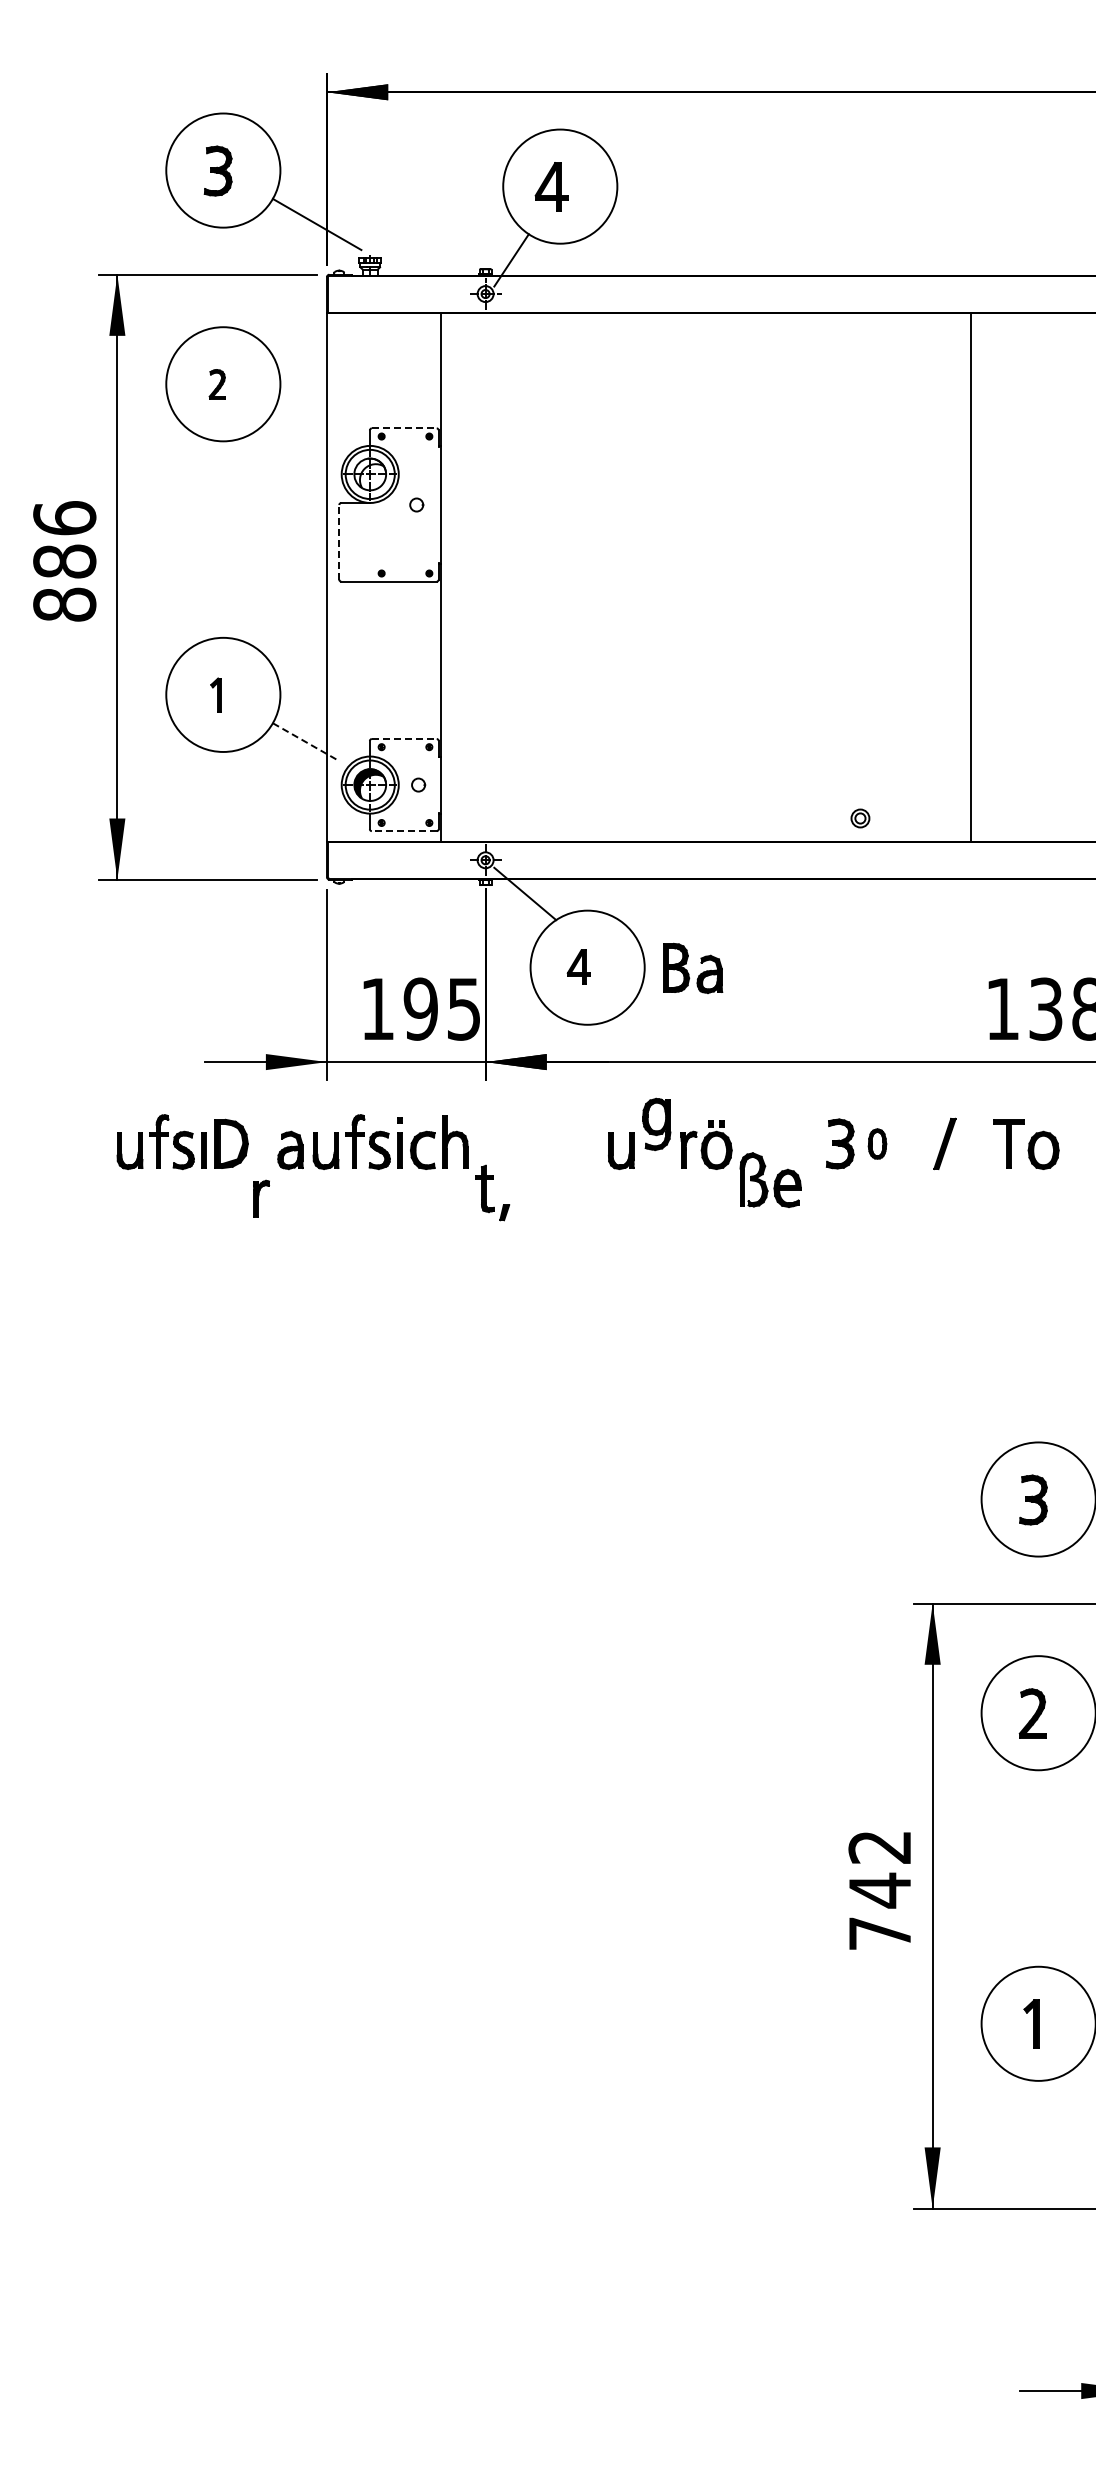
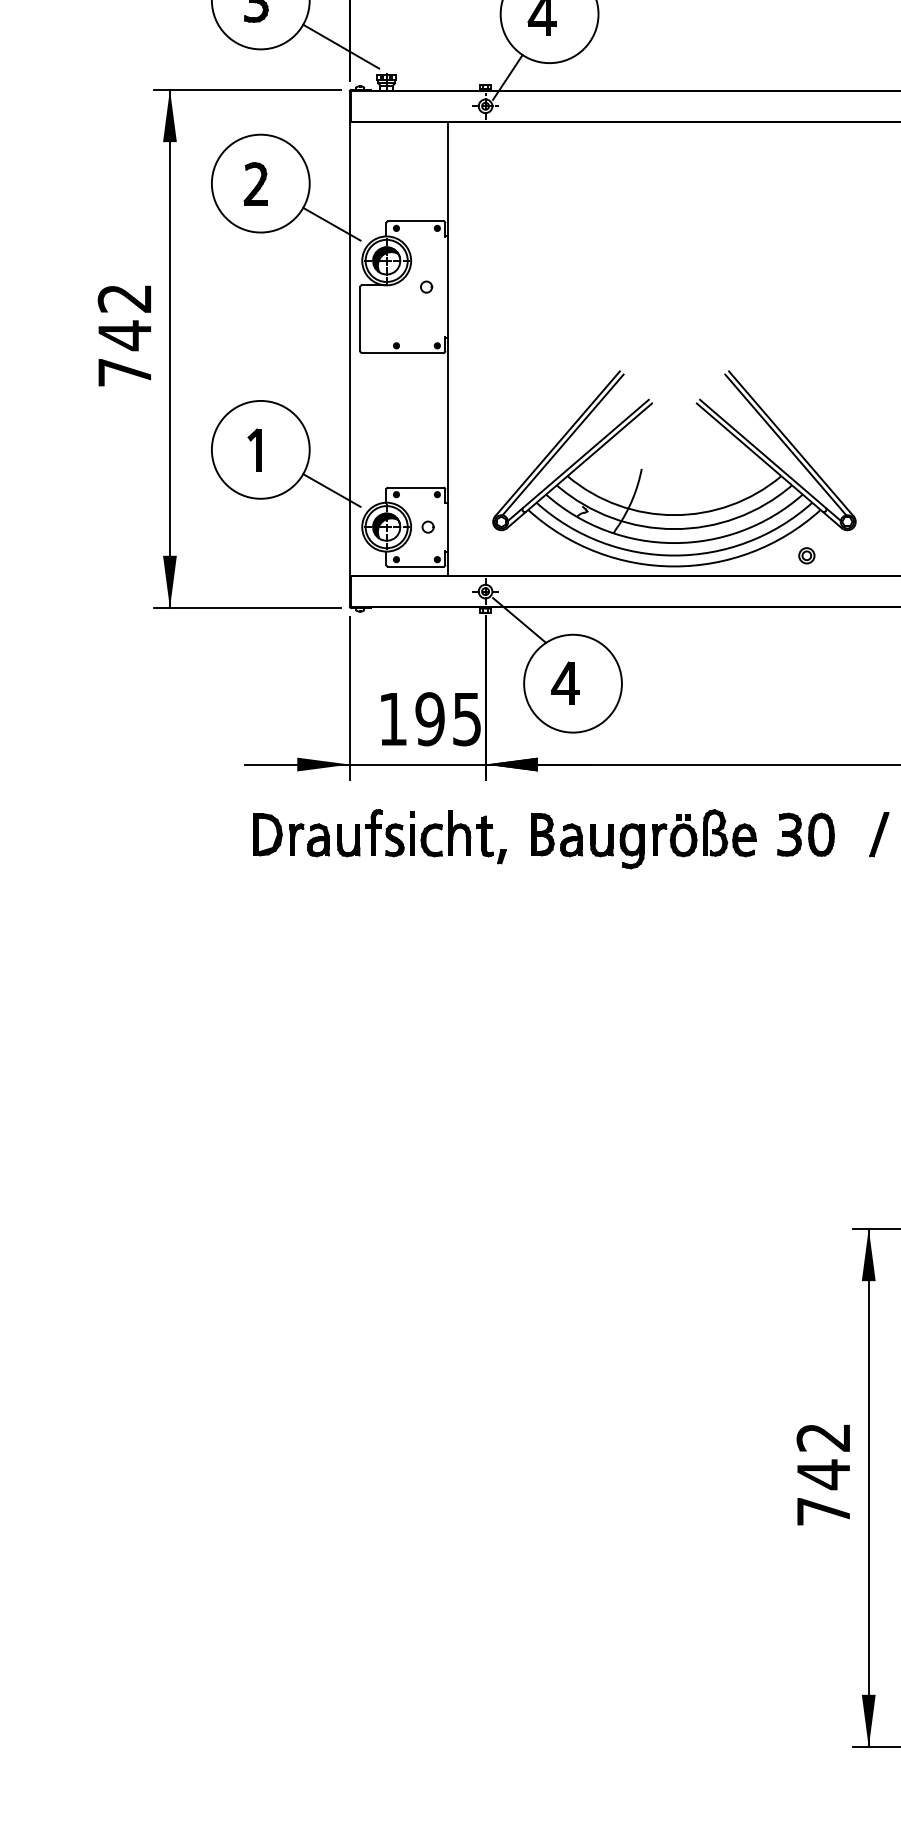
part: (217, 384) -> (255, 183), size x1.67
line: (404, 428) -> (416, 221), dashed -> solid
line: (305, 431) -> (331, 224), added
hatch: (368, 473) -> (385, 260), added
line: (339, 541) -> (360, 318), dashed -> solid
text: (64, 561) -> (124, 335), 886 -> 742
part: (215, 695) -> (254, 450), size x1.43
part: (668, 717) -> (642, 469), added
line: (404, 739) -> (416, 488), dashed -> solid
line: (306, 742) -> (332, 490), dashed -> solid
line: (403, 831) -> (415, 566), dashed -> solid
part: (578, 966) -> (565, 682), size x1.43
part: (687, 970) -> (552, 836), moved
part: (656, 1124) -> (632, 846), moved
part: (161, 1142) -> (207, 833), removed
part: (877, 1143) -> (821, 834), size x1.67
part: (770, 1179) -> (729, 832), moved
part: (492, 1192) -> (491, 839), moved
part: (261, 1198) -> (296, 839), moved

